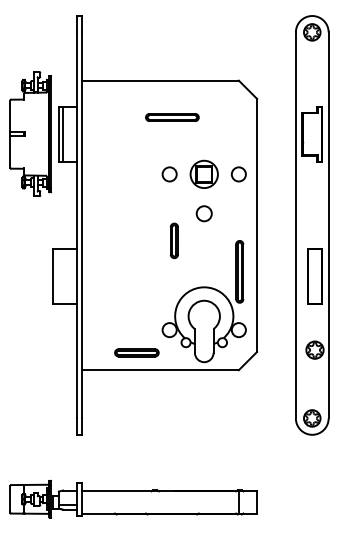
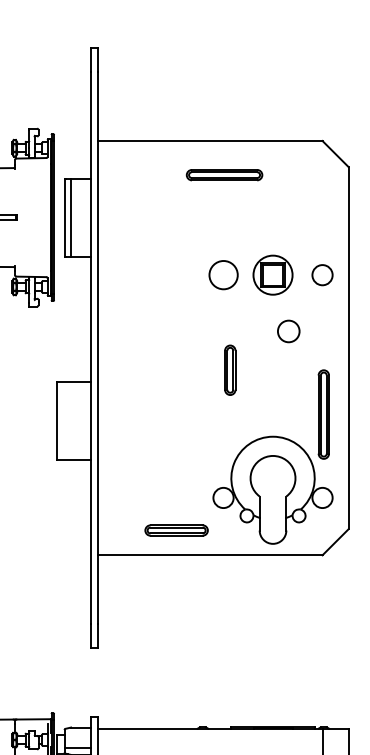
part: (172, 117) -> (224, 175), moved
circle: (169, 174) -> (223, 275), size x1.4
circle: (203, 213) -> (287, 331), moved

